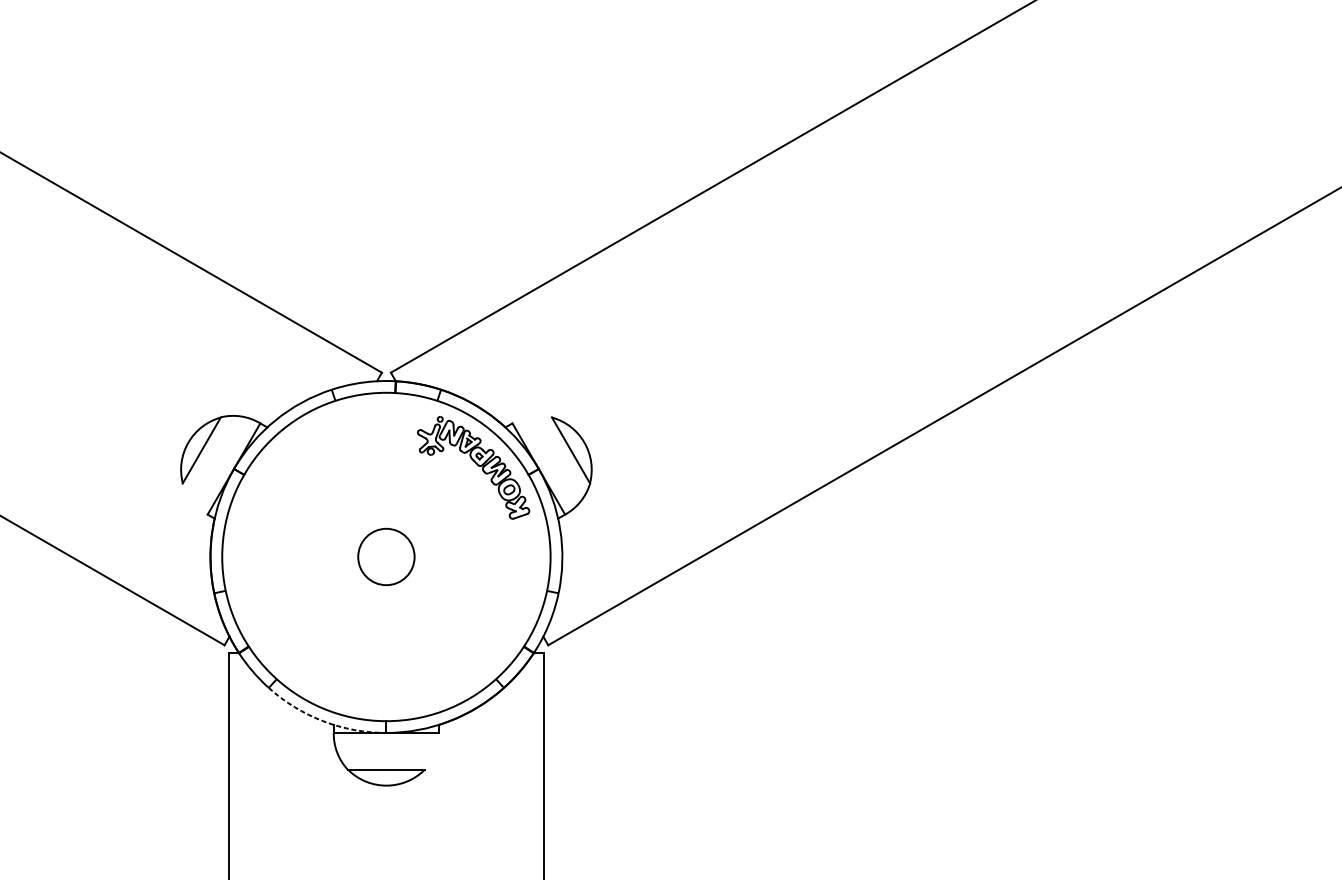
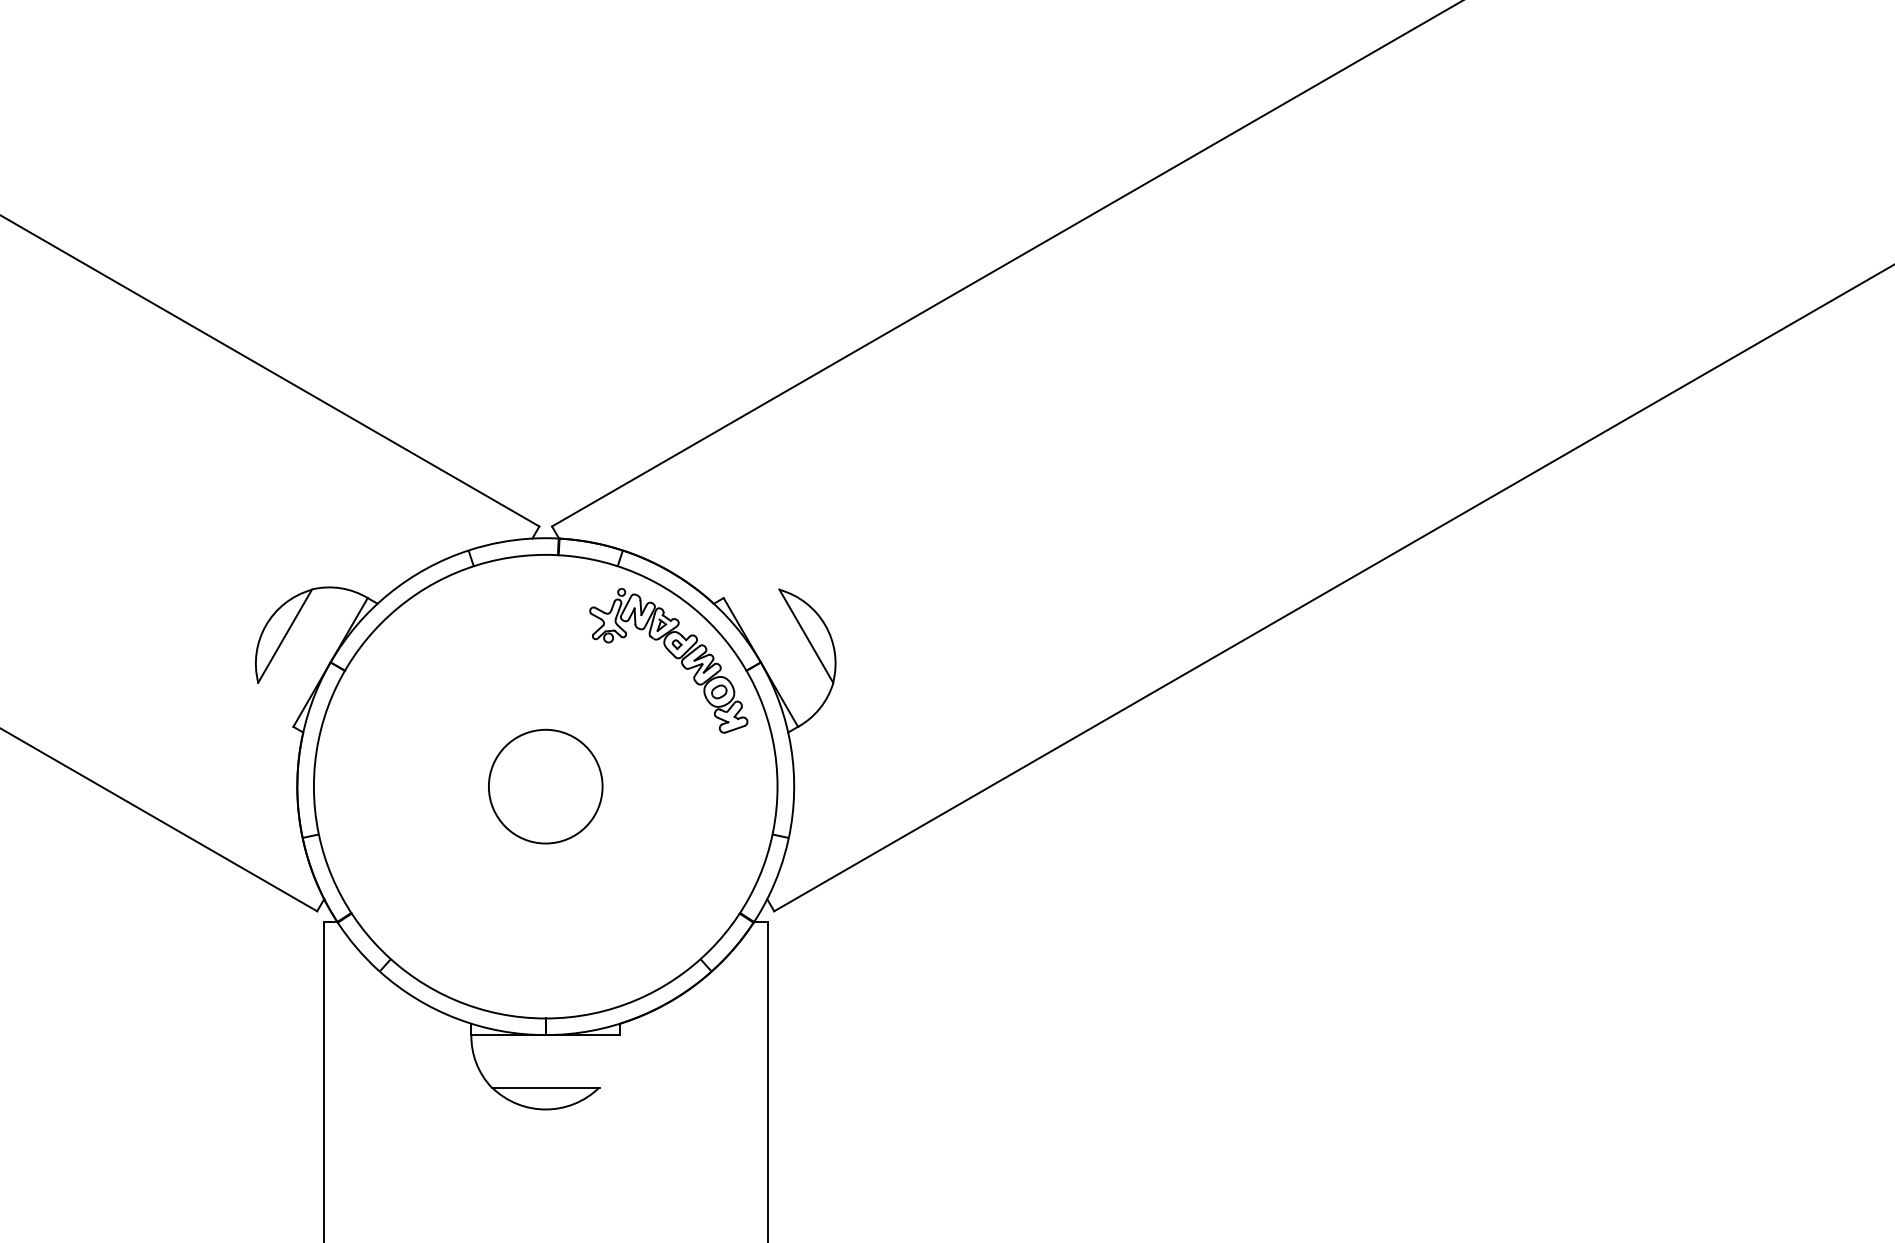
circle: (386, 556) -> (545, 786), size x1.43
arc: (323, 721) -> (456, 1018), dashed -> solid

